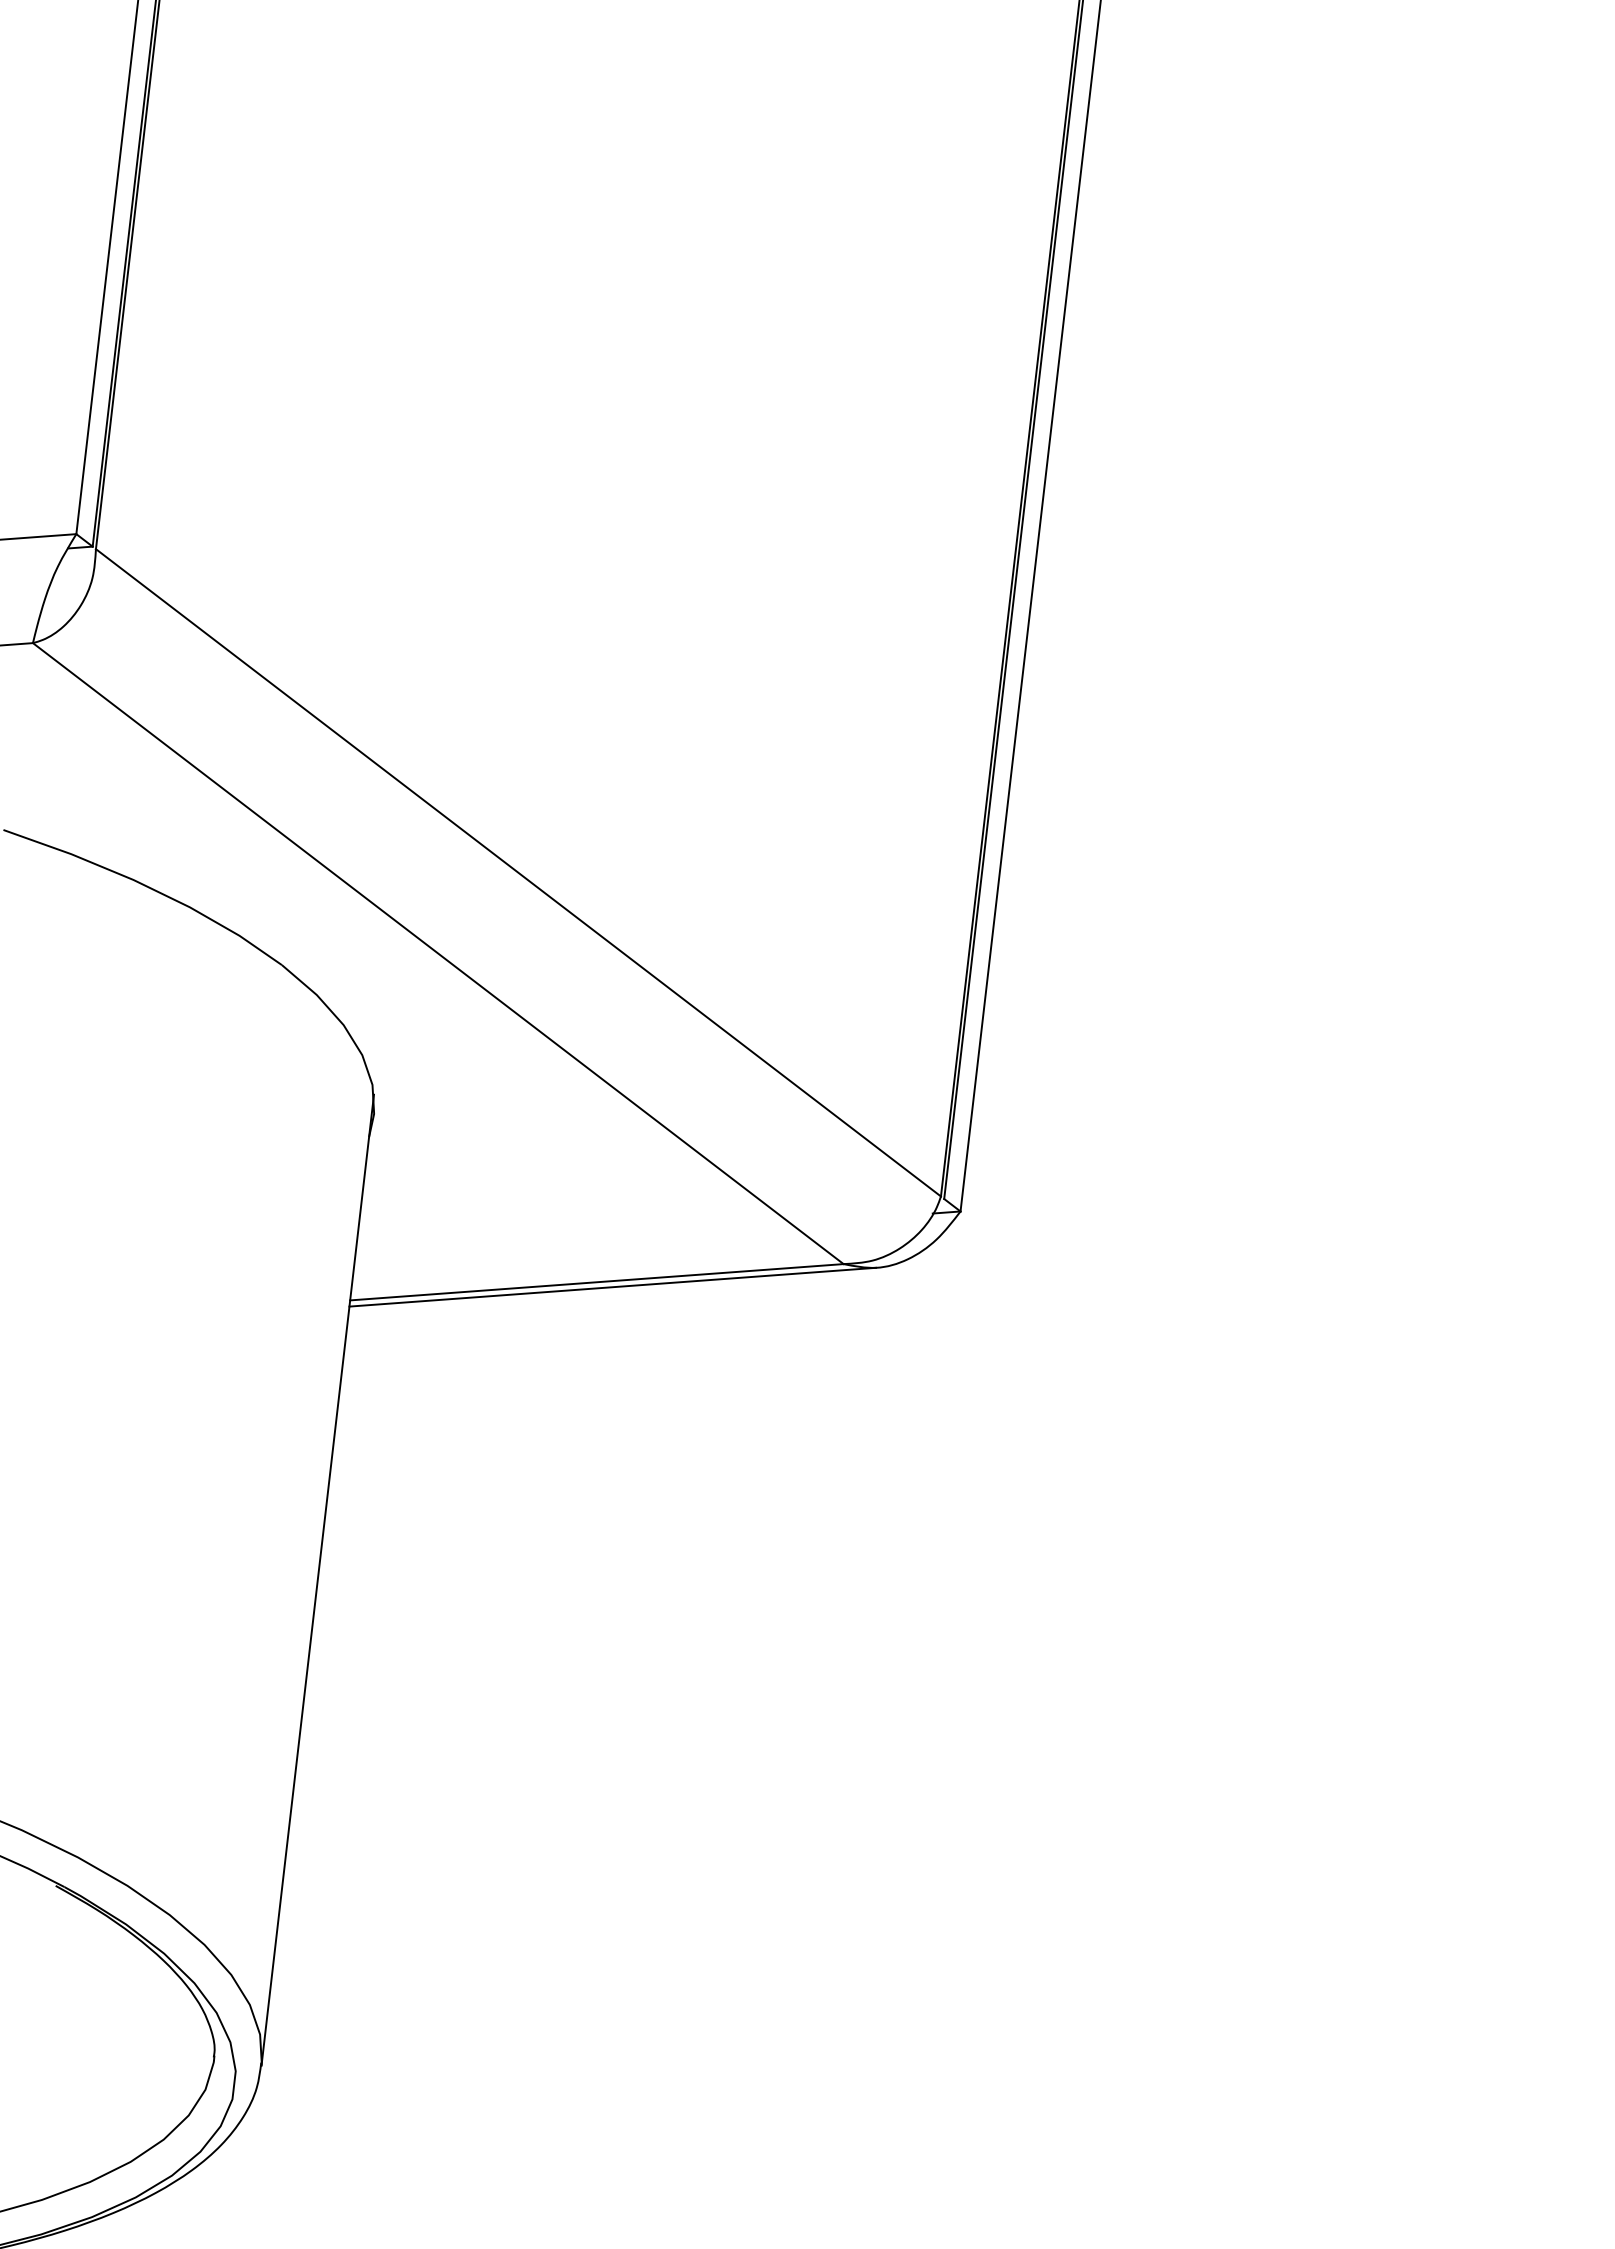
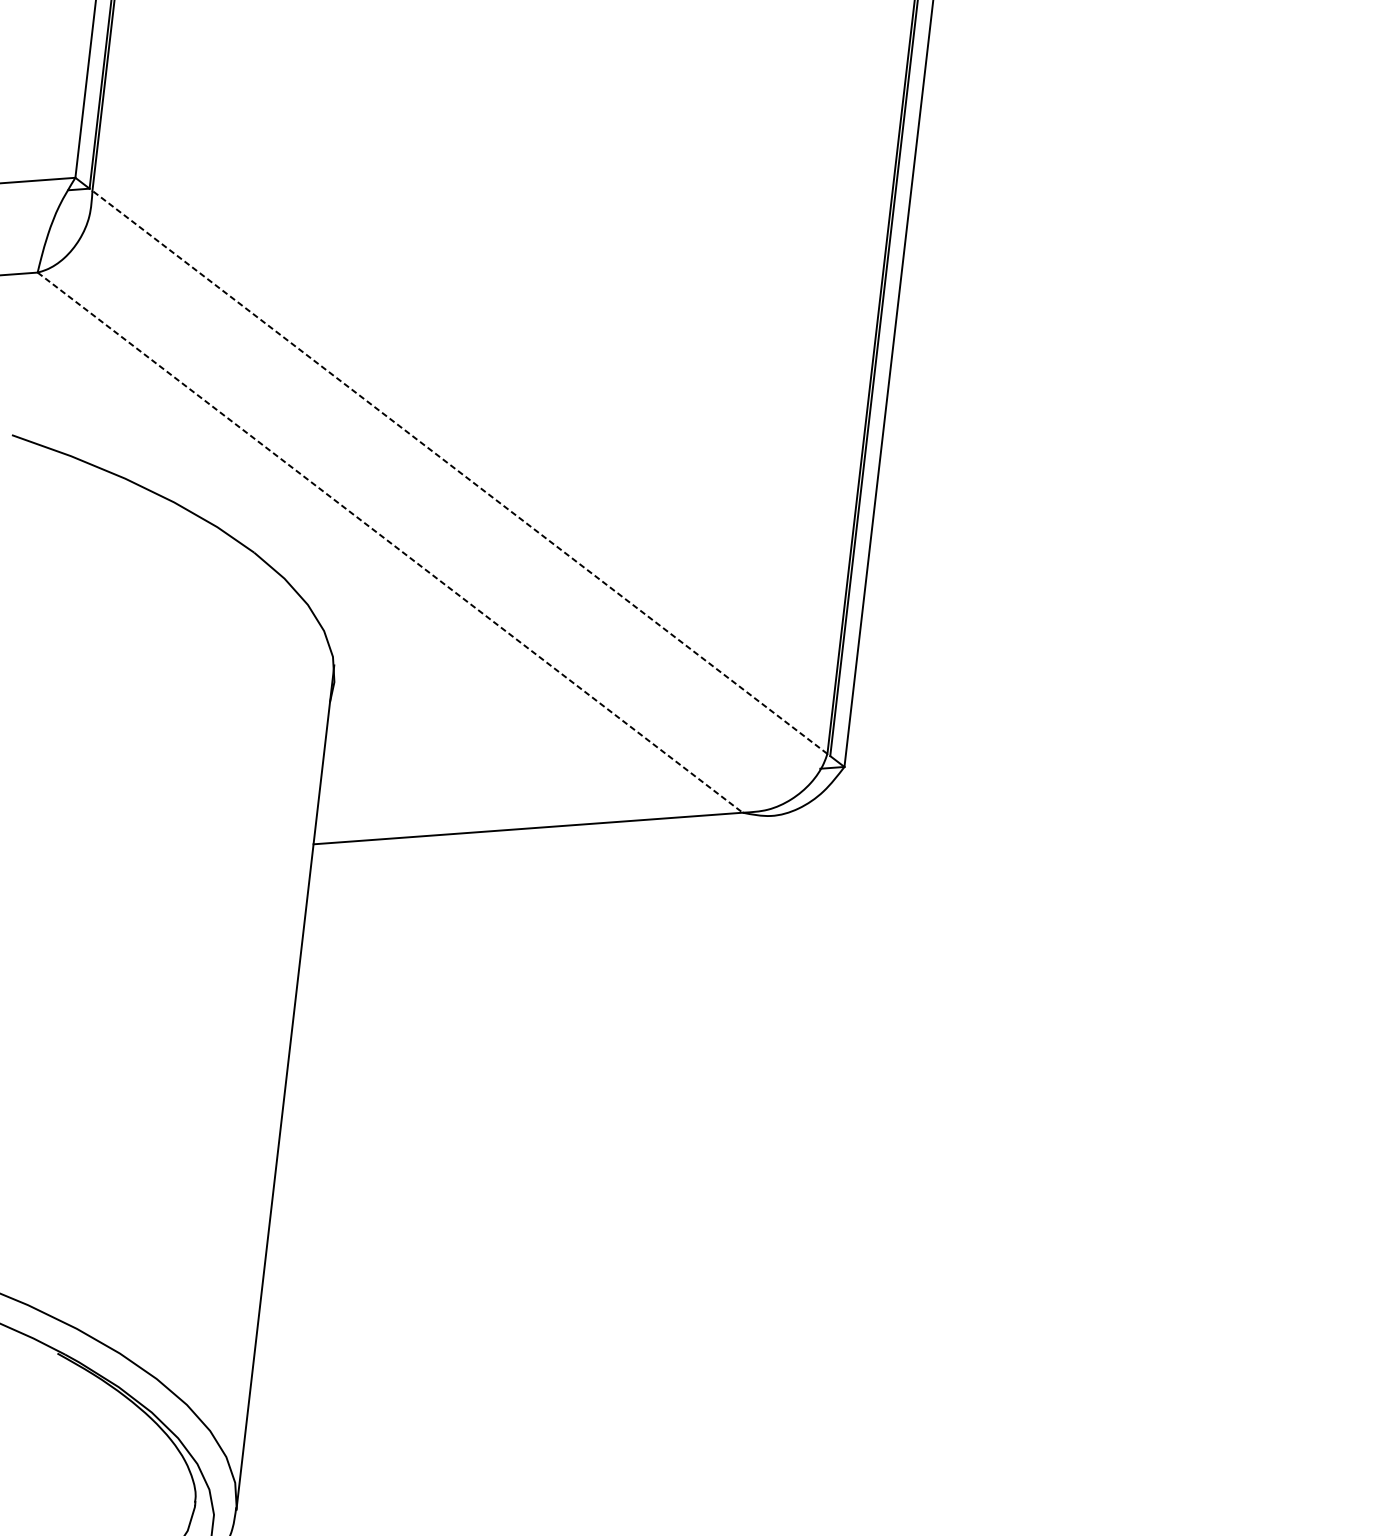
line: (518, 872) -> (459, 472), solid -> dashed
line: (438, 953) -> (390, 542), solid -> dashed
line: (612, 1286) -> (541, 832), removed

